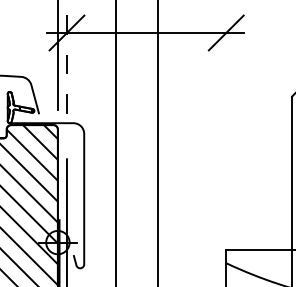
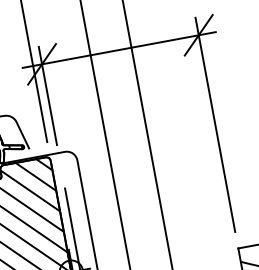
line: (66, 65) -> (47, 96), dashed -> solid
line: (226, 123) -> (215, 124), added

